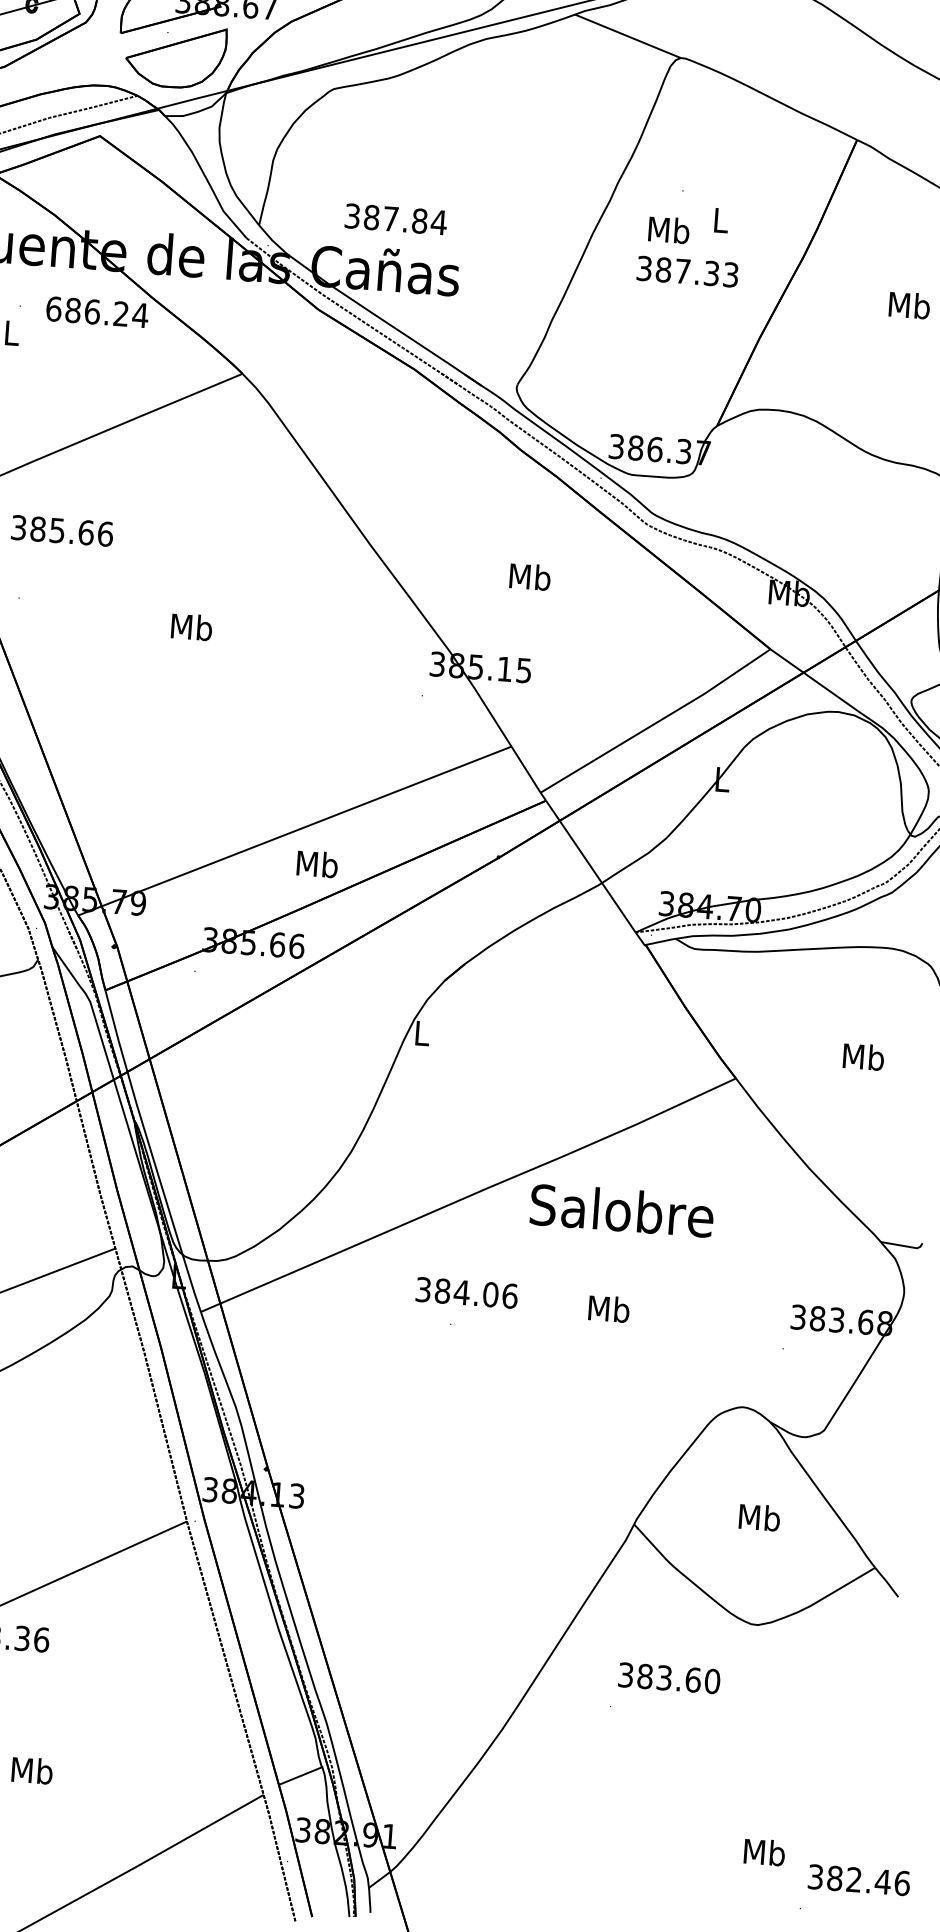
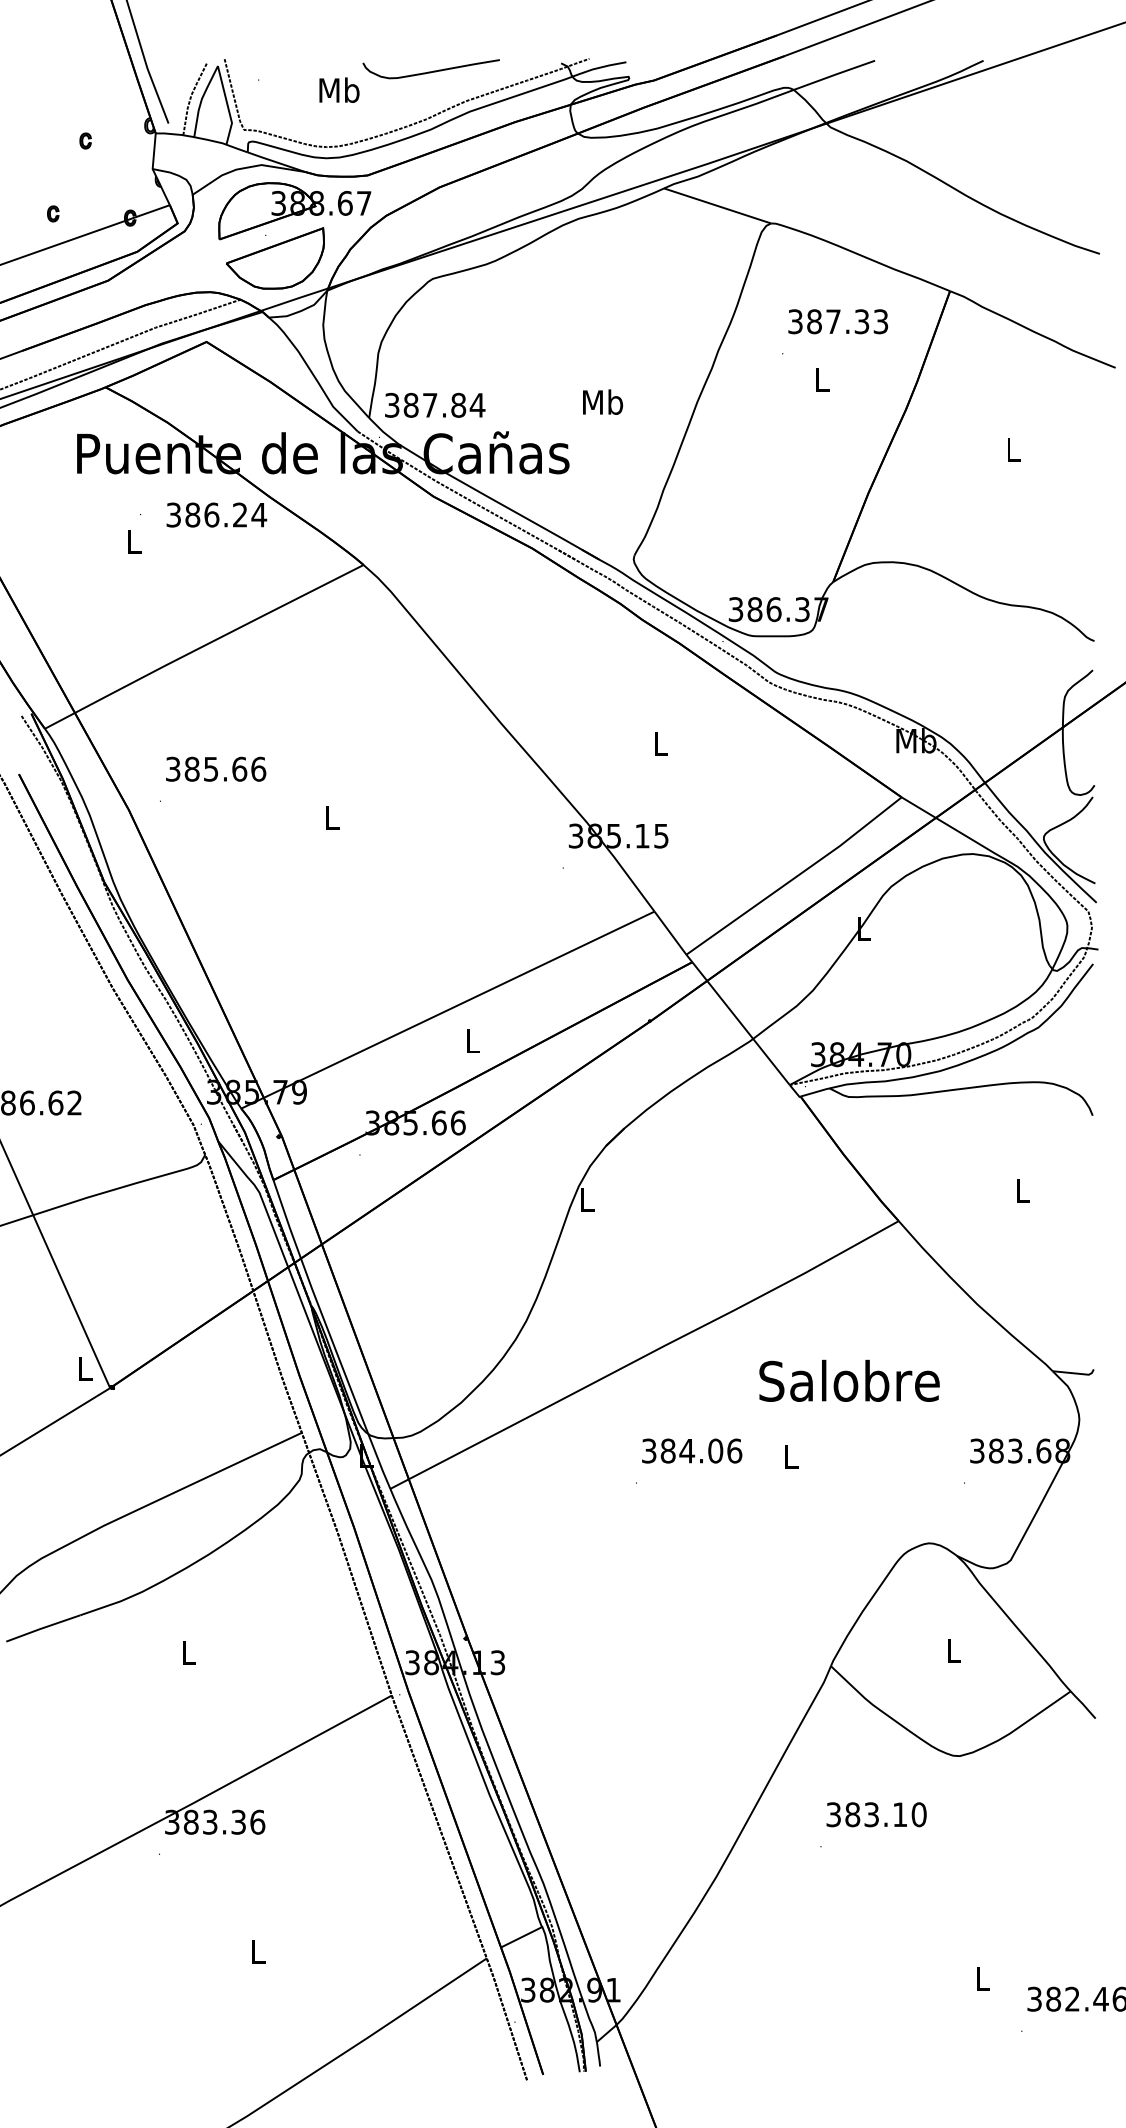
text: (396, 218) -> (435, 404), moved
text: (669, 229) -> (603, 401), moved
text: (687, 271) -> (838, 321), moved
text: (909, 305) -> (1013, 449), Mb -> L
text: (53, 308) -> (173, 514), 686.24 -> 386.24
text: (62, 530) -> (216, 768), moved
text: (530, 576) -> (660, 743), Mb -> L
text: (192, 627) -> (332, 817), Mb -> L
text: (317, 863) -> (472, 1040), Mb -> L
text: (863, 1056) -> (1022, 1190), Mb -> L
text: (622, 1210) -> (849, 1380), moved
text: (467, 1292) -> (692, 1450), moved
text: (608, 1308) -> (790, 1456), Mb -> L
text: (759, 1517) -> (953, 1650), Mb -> L
text: (692, 1679) -> (899, 1814), 383.60 -> 383.10
text: (32, 1770) -> (258, 1951), Mb -> L
text: (764, 1852) -> (982, 1978), Mb -> L

